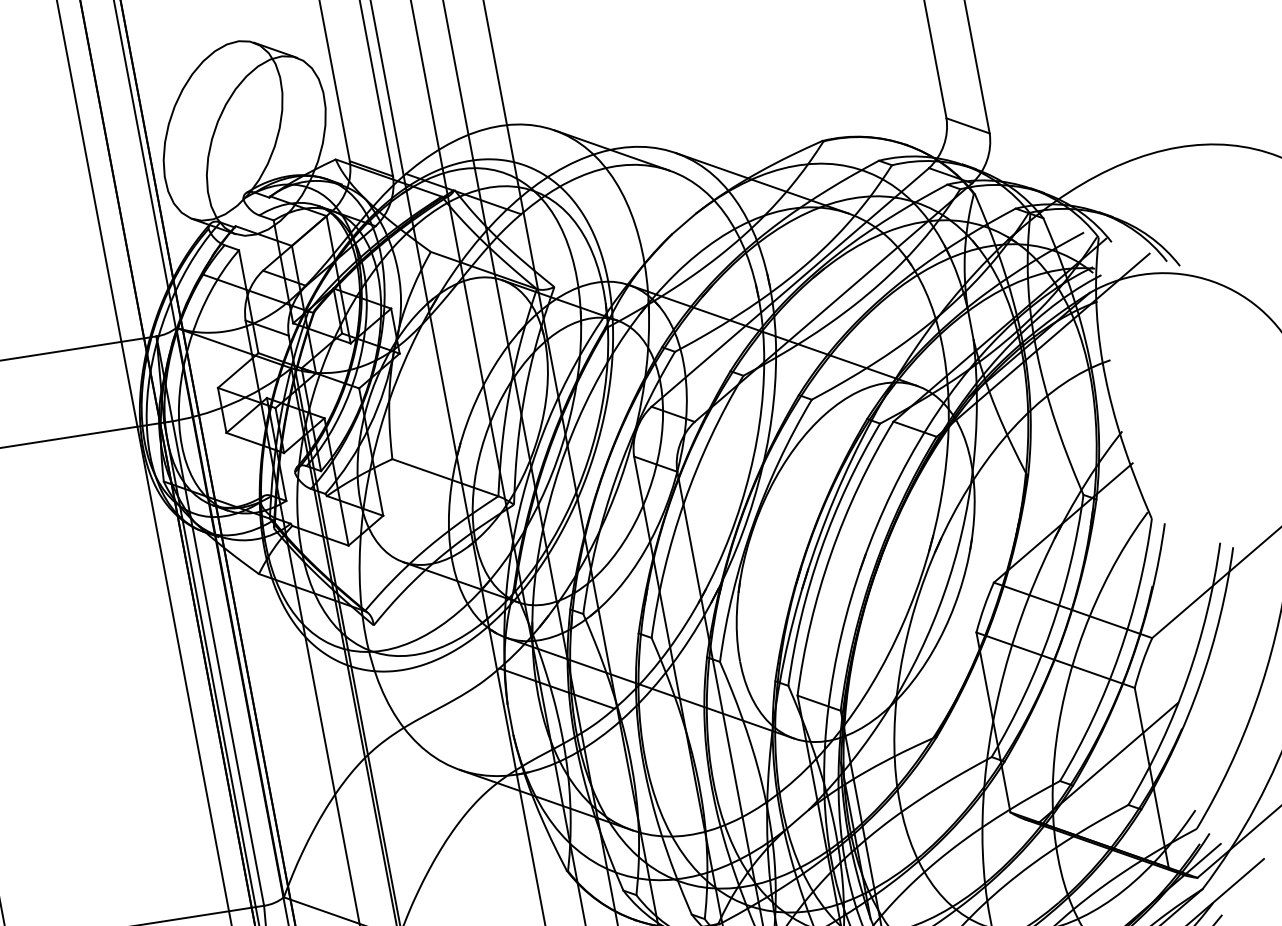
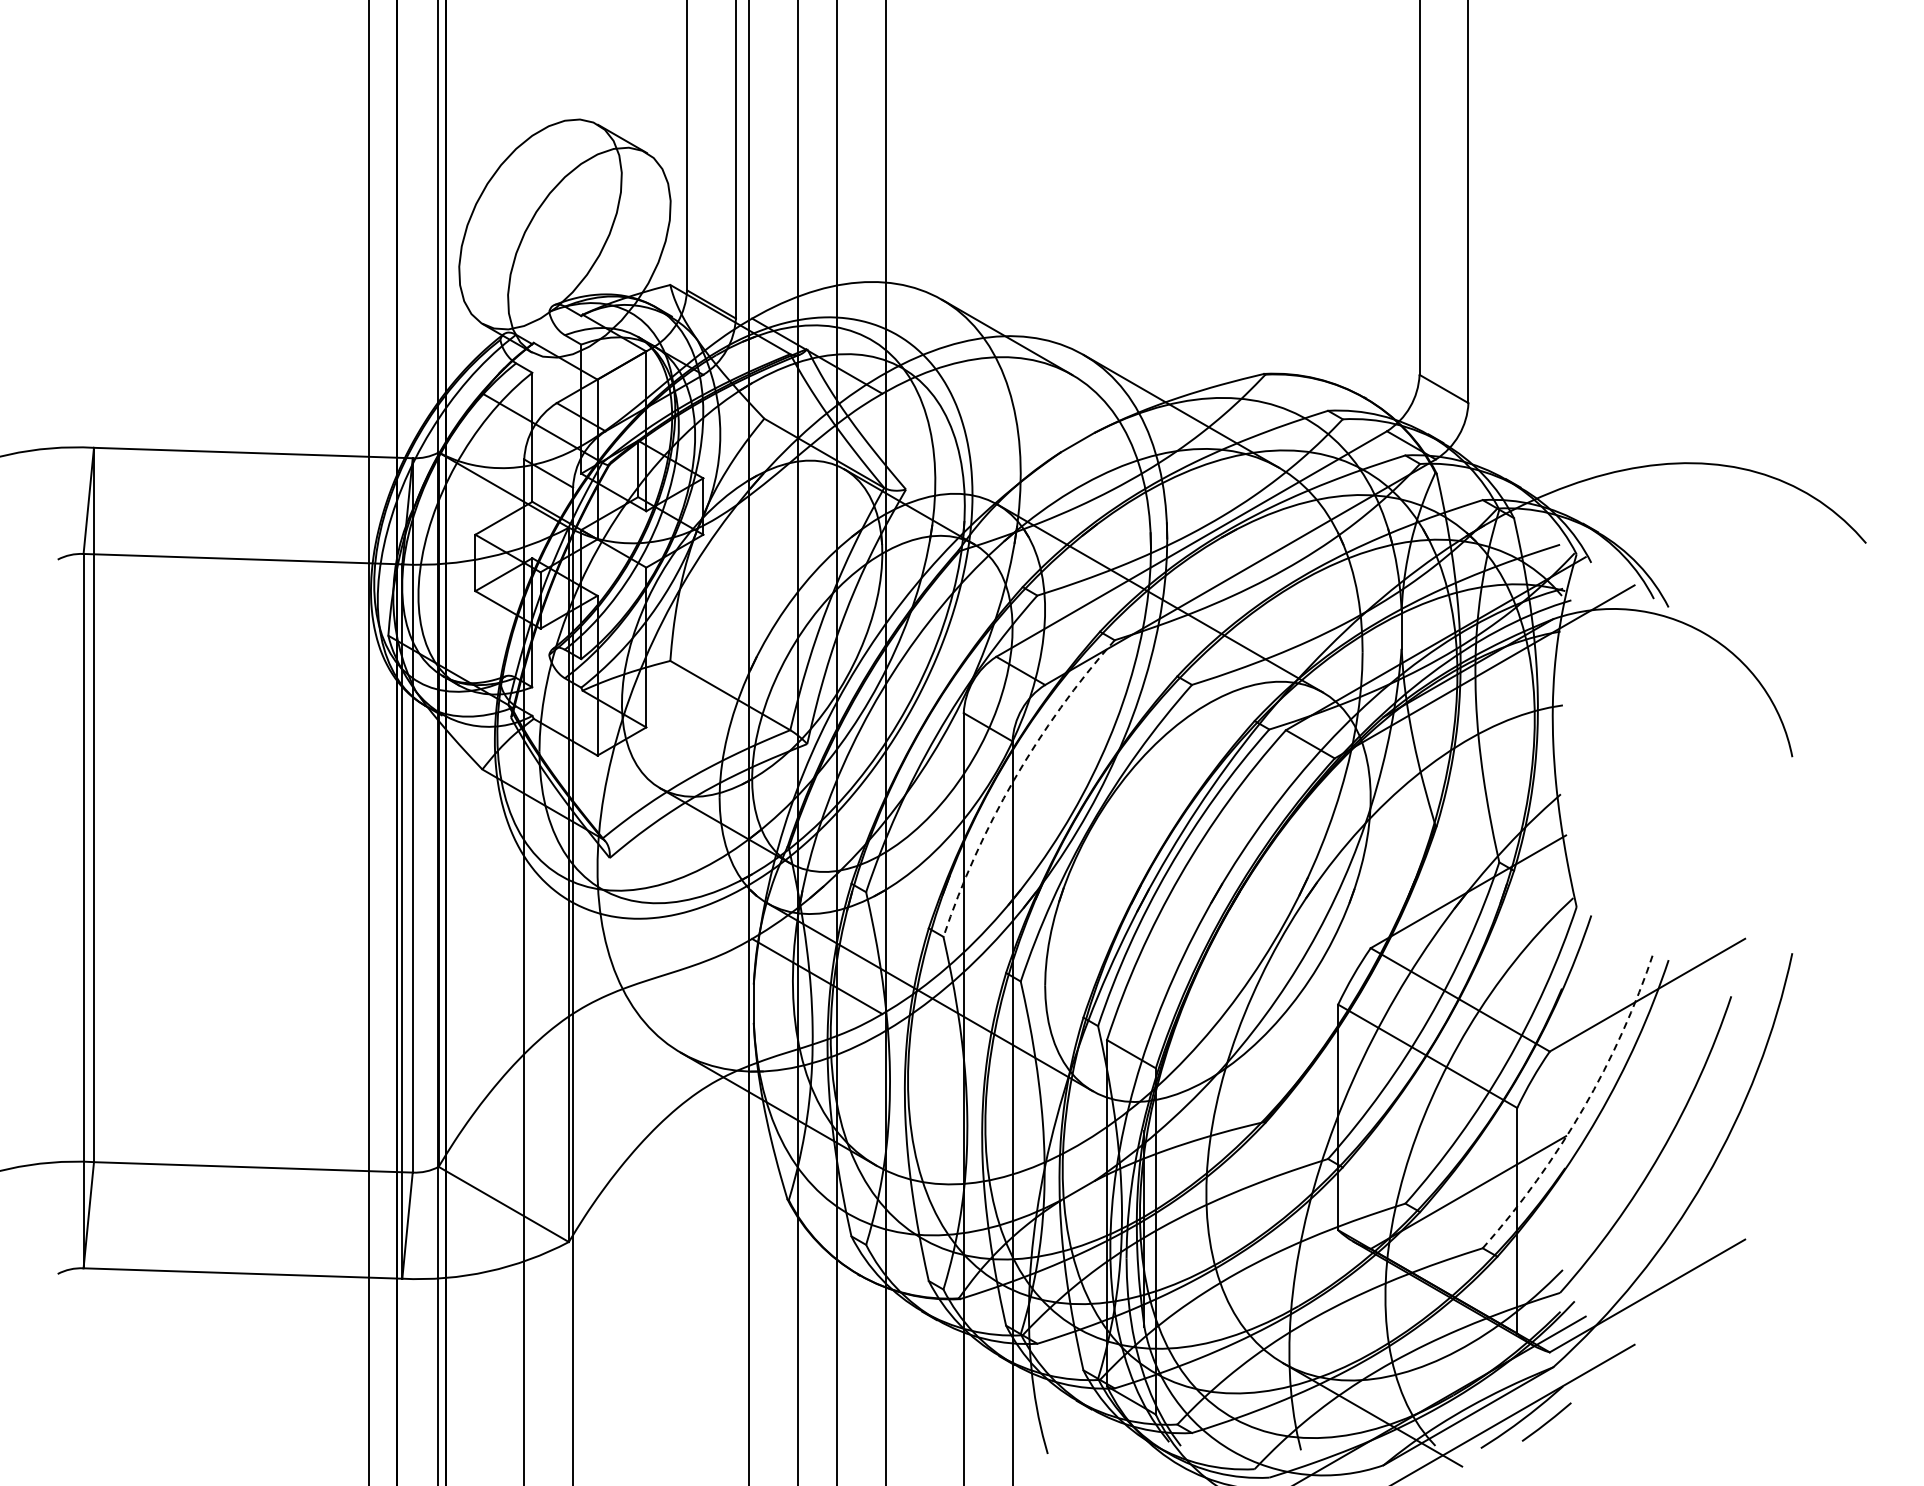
arc: (684, 501) -> (1014, 779), solid -> dashed
arc: (1187, 678) -> (1583, 1108), solid -> dashed

